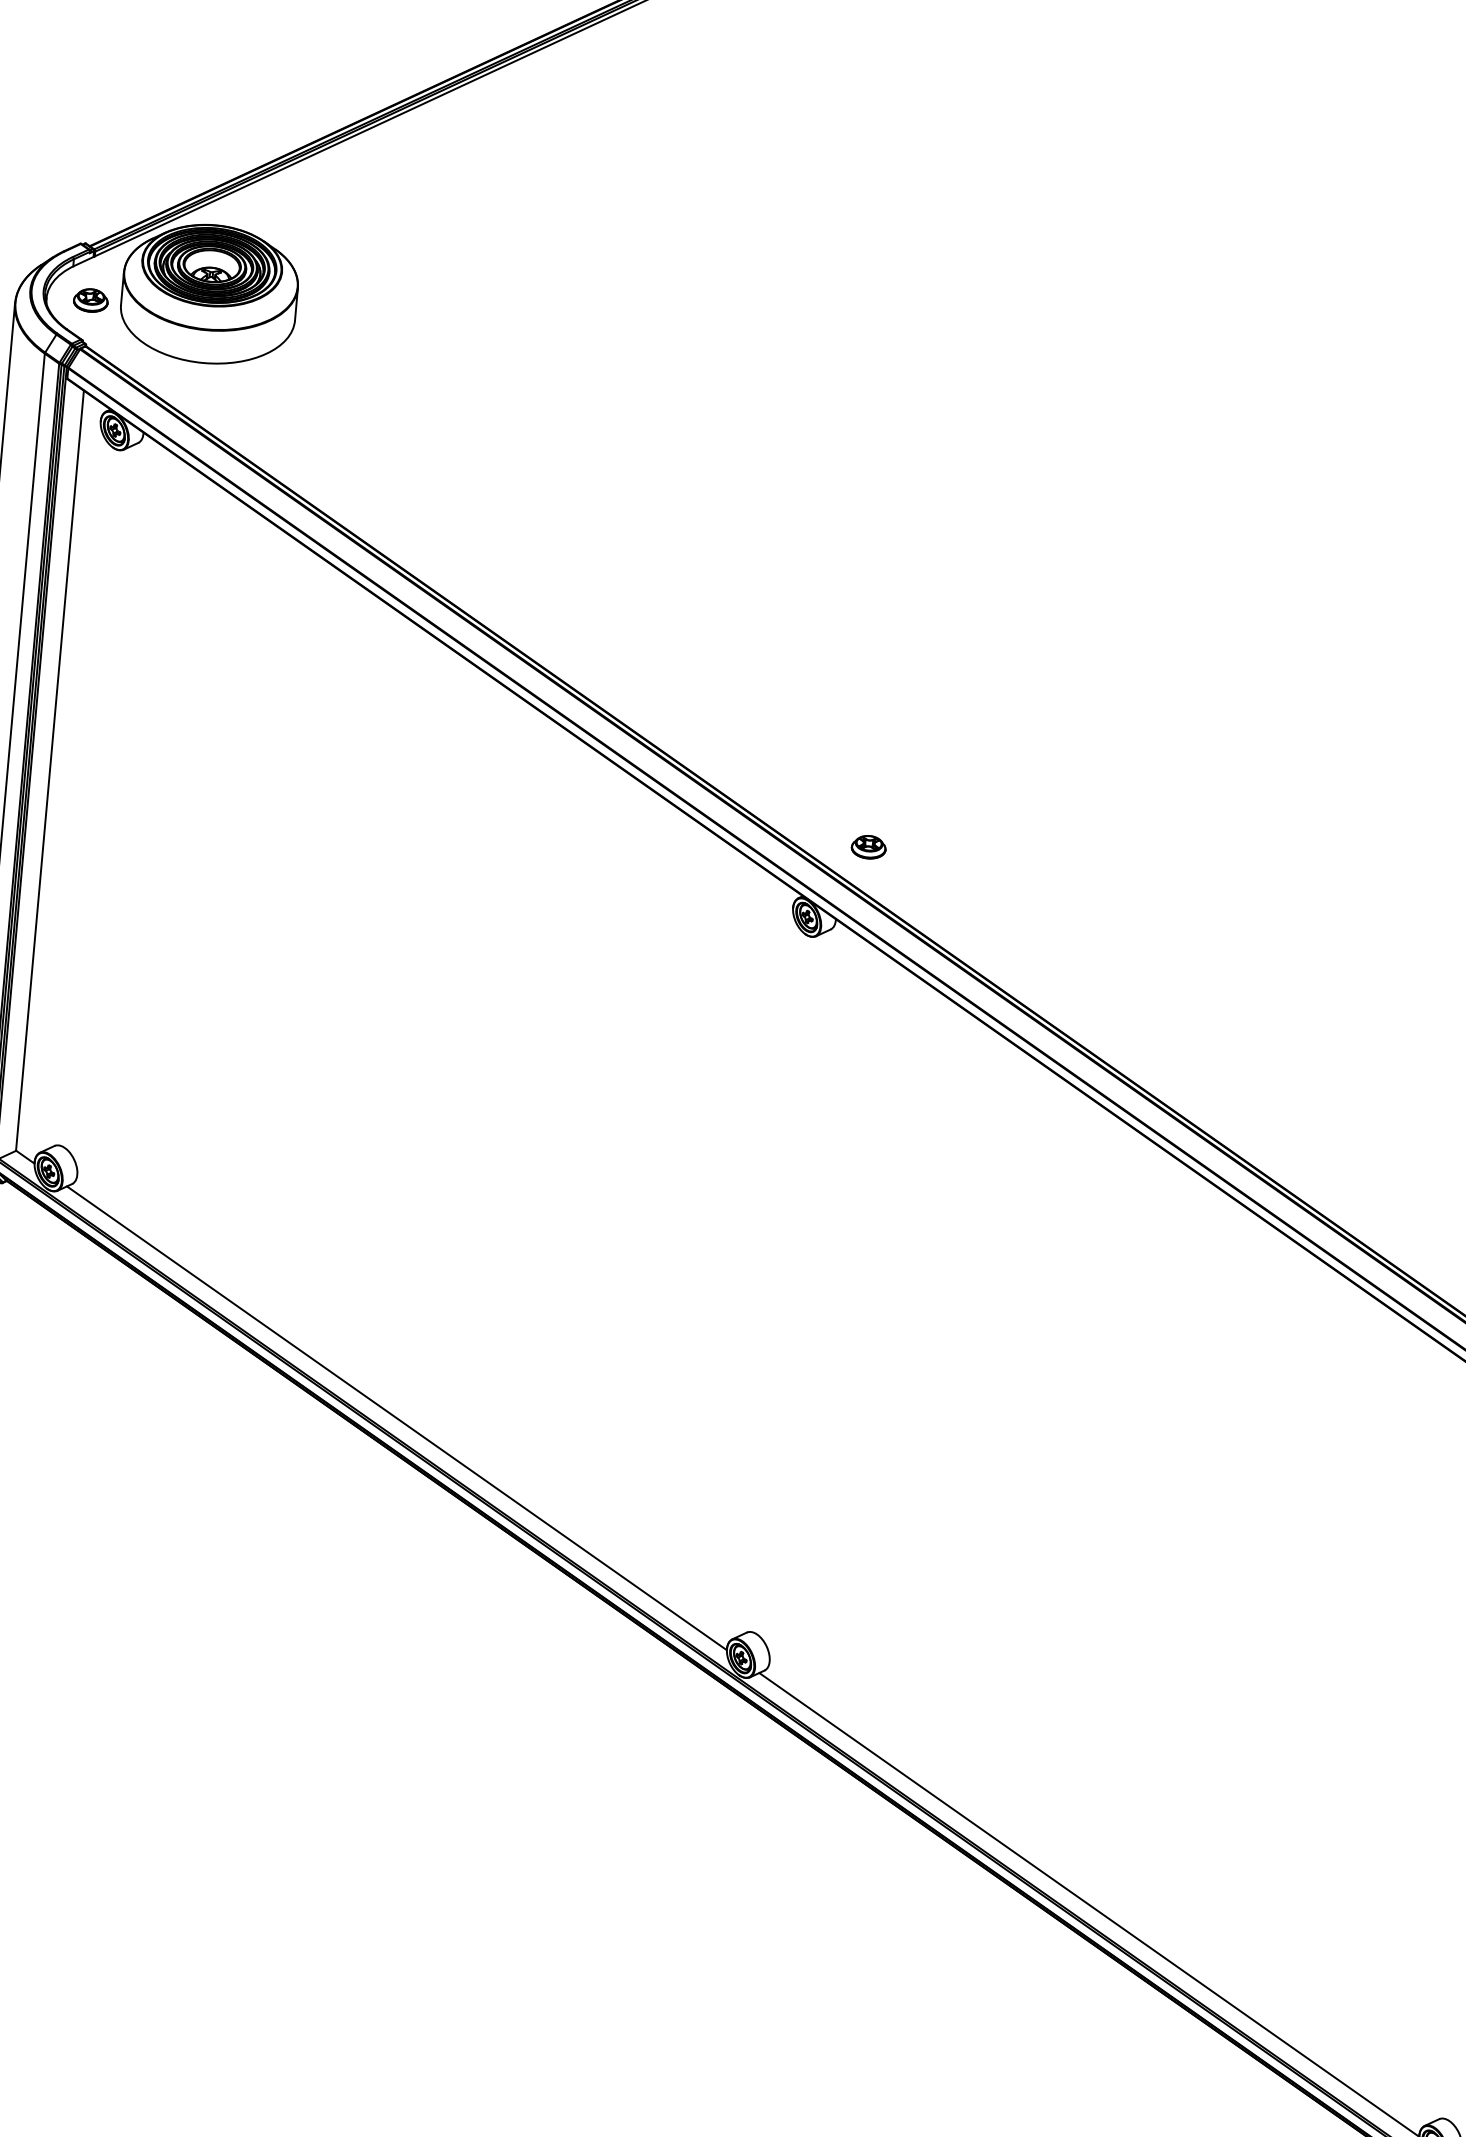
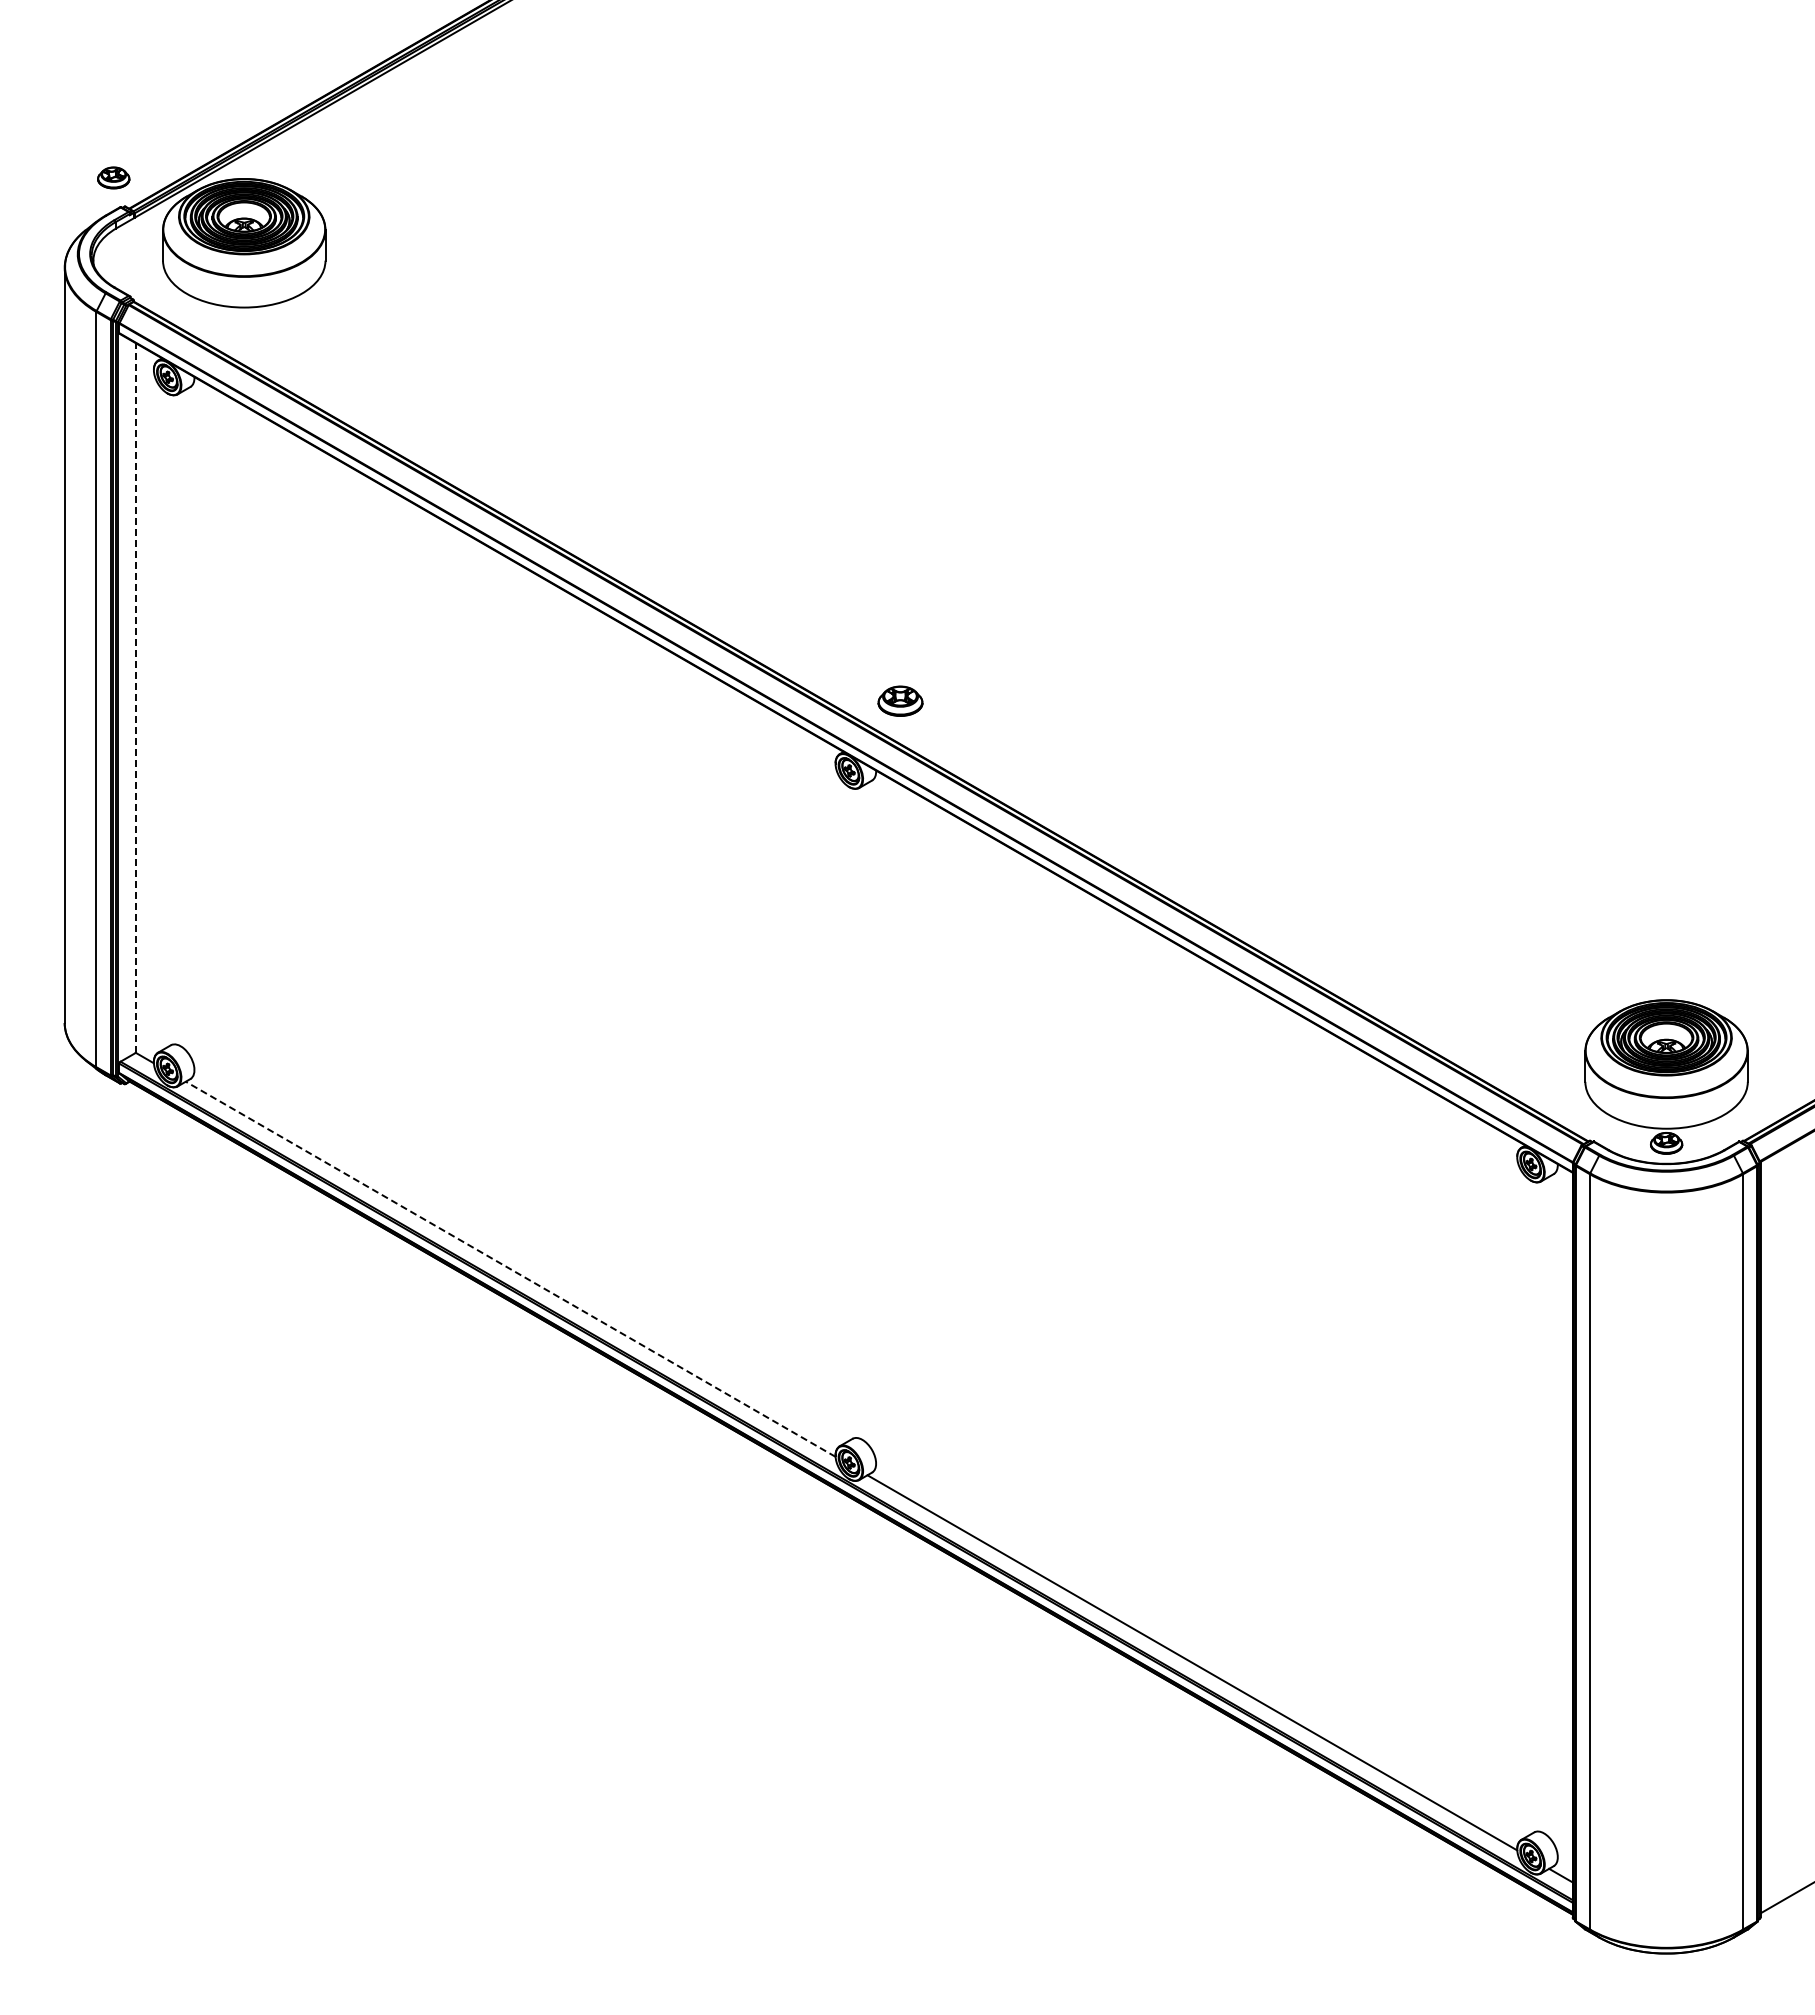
part: (90, 299) -> (113, 177), moved
line: (49, 770) -> (135, 697), solid -> dashed
part: (868, 846) -> (900, 700), size x1.4
line: (396, 1418) -> (510, 1269), solid -> dashed

